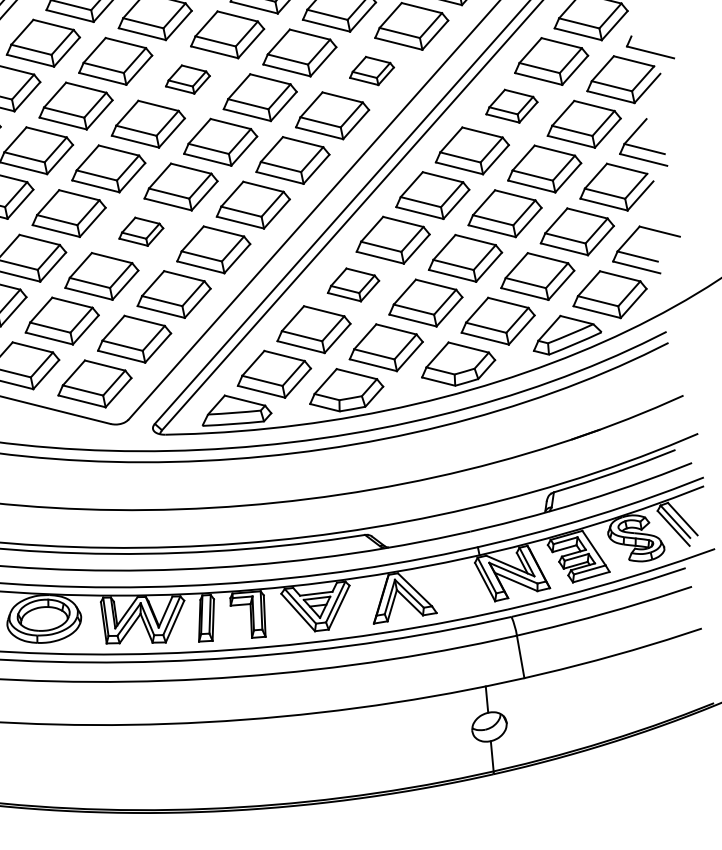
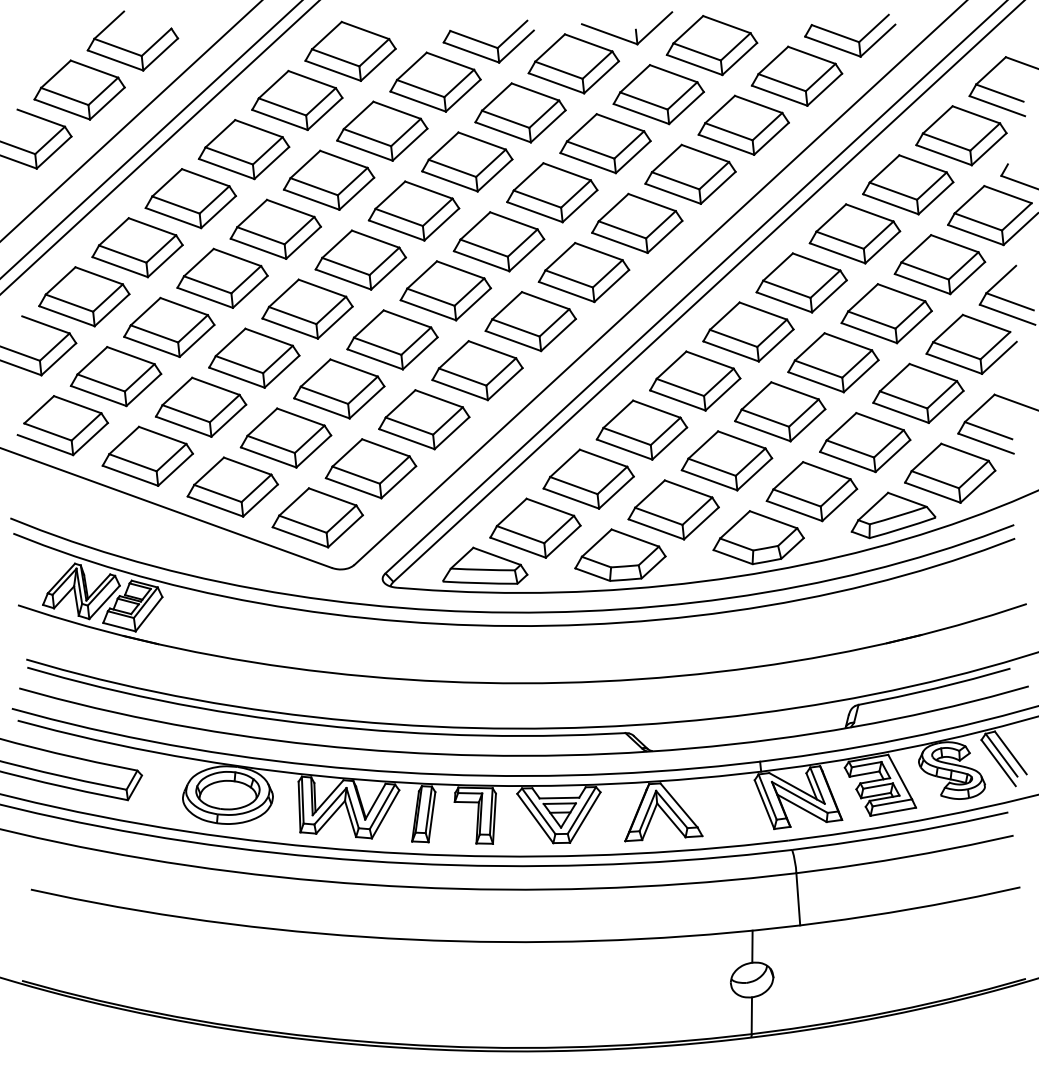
part: (371, 70) -> (690, 173), size x1.67
part: (187, 79) -> (467, 161), size x1.67
part: (511, 106) -> (854, 233), size x1.43
part: (141, 231) -> (392, 339), size x1.67
part: (352, 284) -> (641, 429), size x1.43

